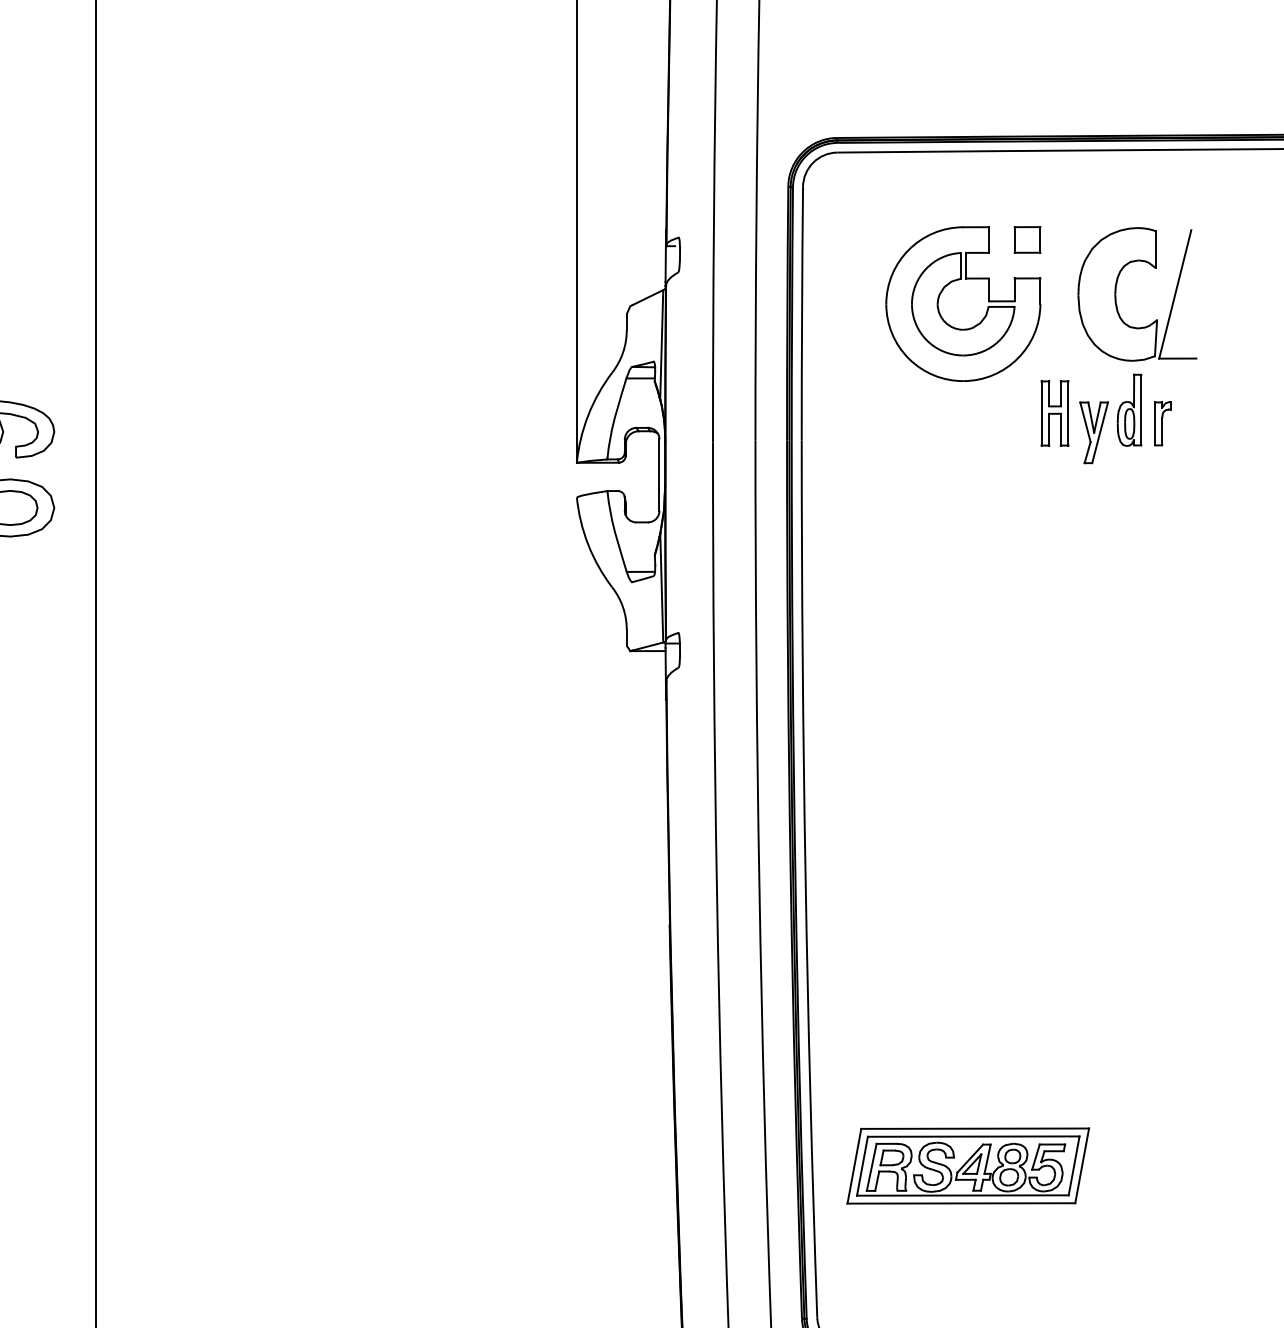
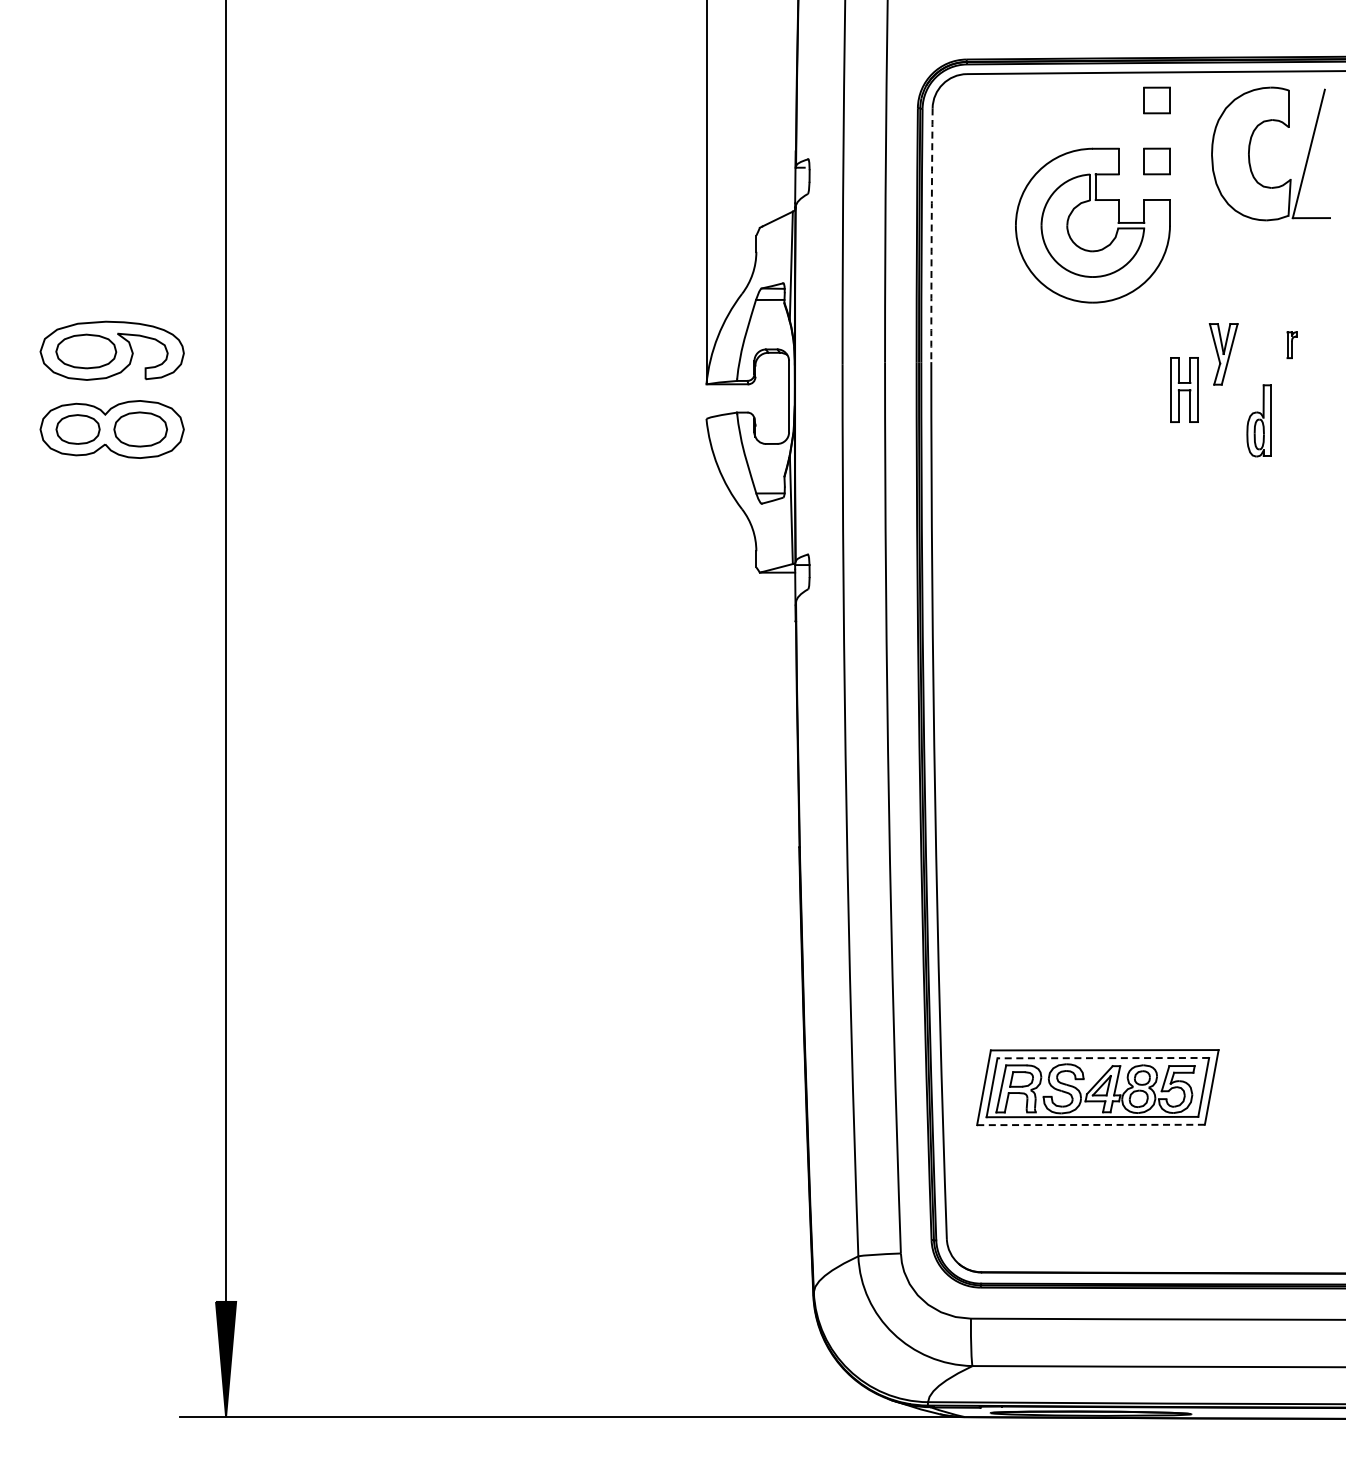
part: (1026, 178) -> (1156, 100), added
part: (1116, 288) -> (1250, 148), moved
arc: (801, 313) -> (931, 235), solid -> dashed
part: (1128, 409) -> (1258, 420), moved
part: (1054, 412) -> (1184, 389), moved
part: (1161, 422) -> (1291, 344), size x0.6
line: (973, 1136) -> (1103, 1058), solid -> dashed
line: (961, 1202) -> (1091, 1124), solid -> dashed

